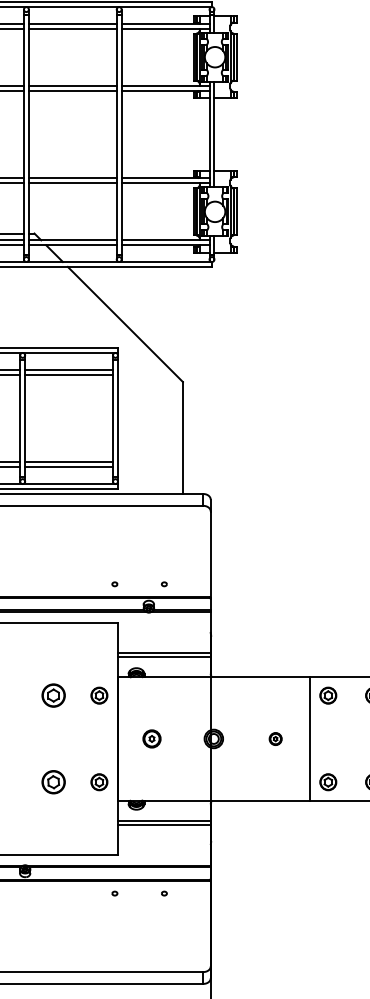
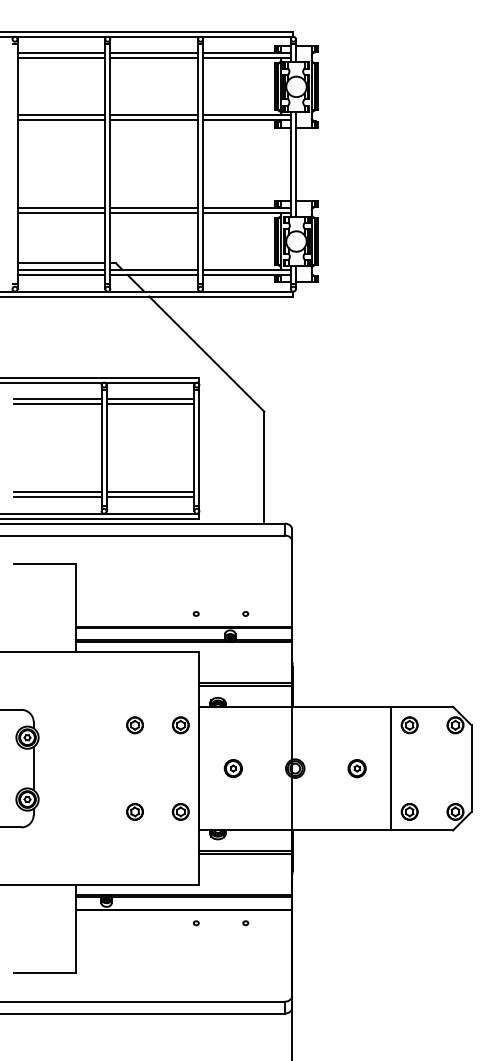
part: (53, 695) -> (134, 725), size x0.71
part: (275, 738) -> (356, 768), size x1.43
part: (53, 781) -> (134, 811), size x0.71

